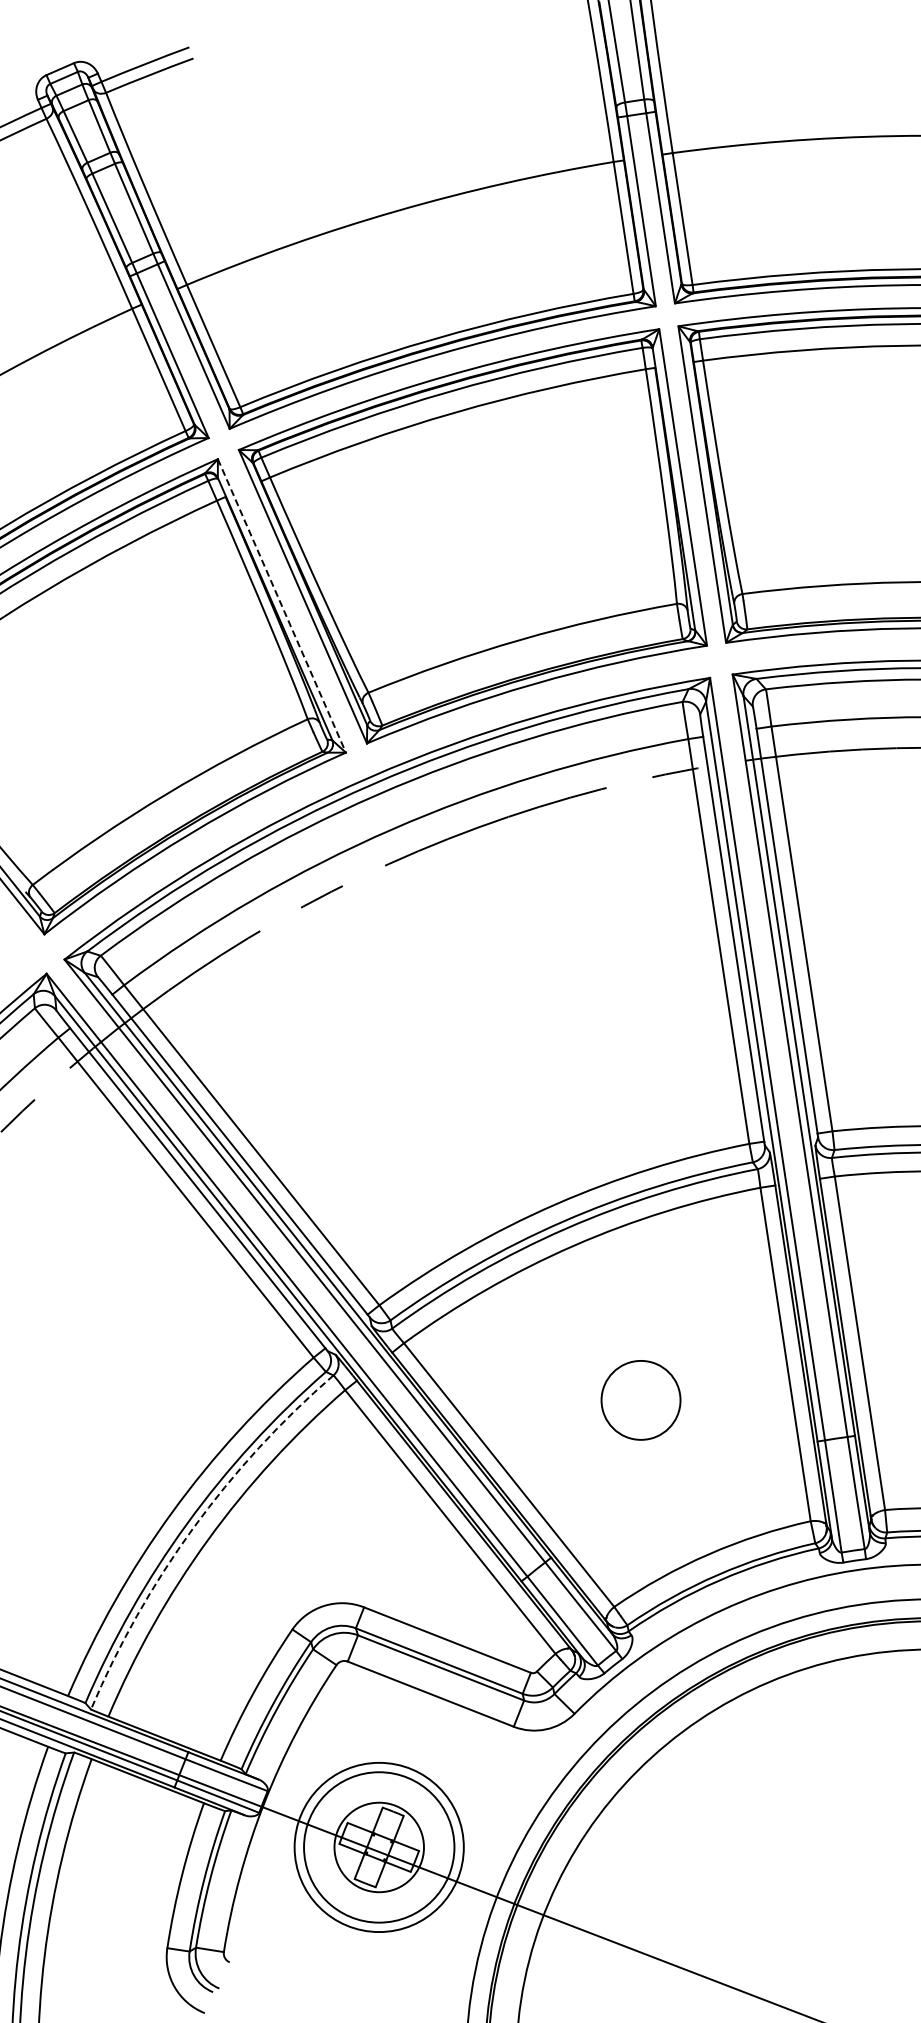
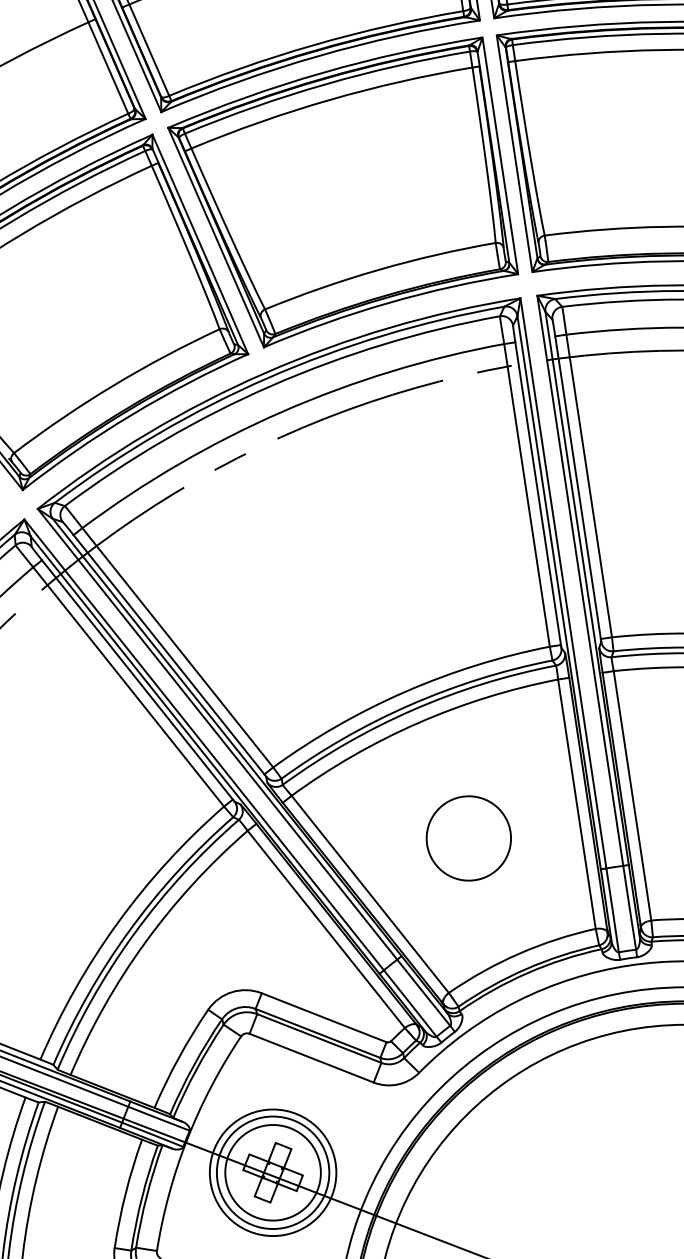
line: (282, 606) -> (200, 244), dashed -> solid
circle: (640, 1400) -> (468, 838), size x1.43
arc: (193, 1528) -> (134, 934), dashed -> solid
circle: (379, 1847) -> (273, 1172), size x1.43

